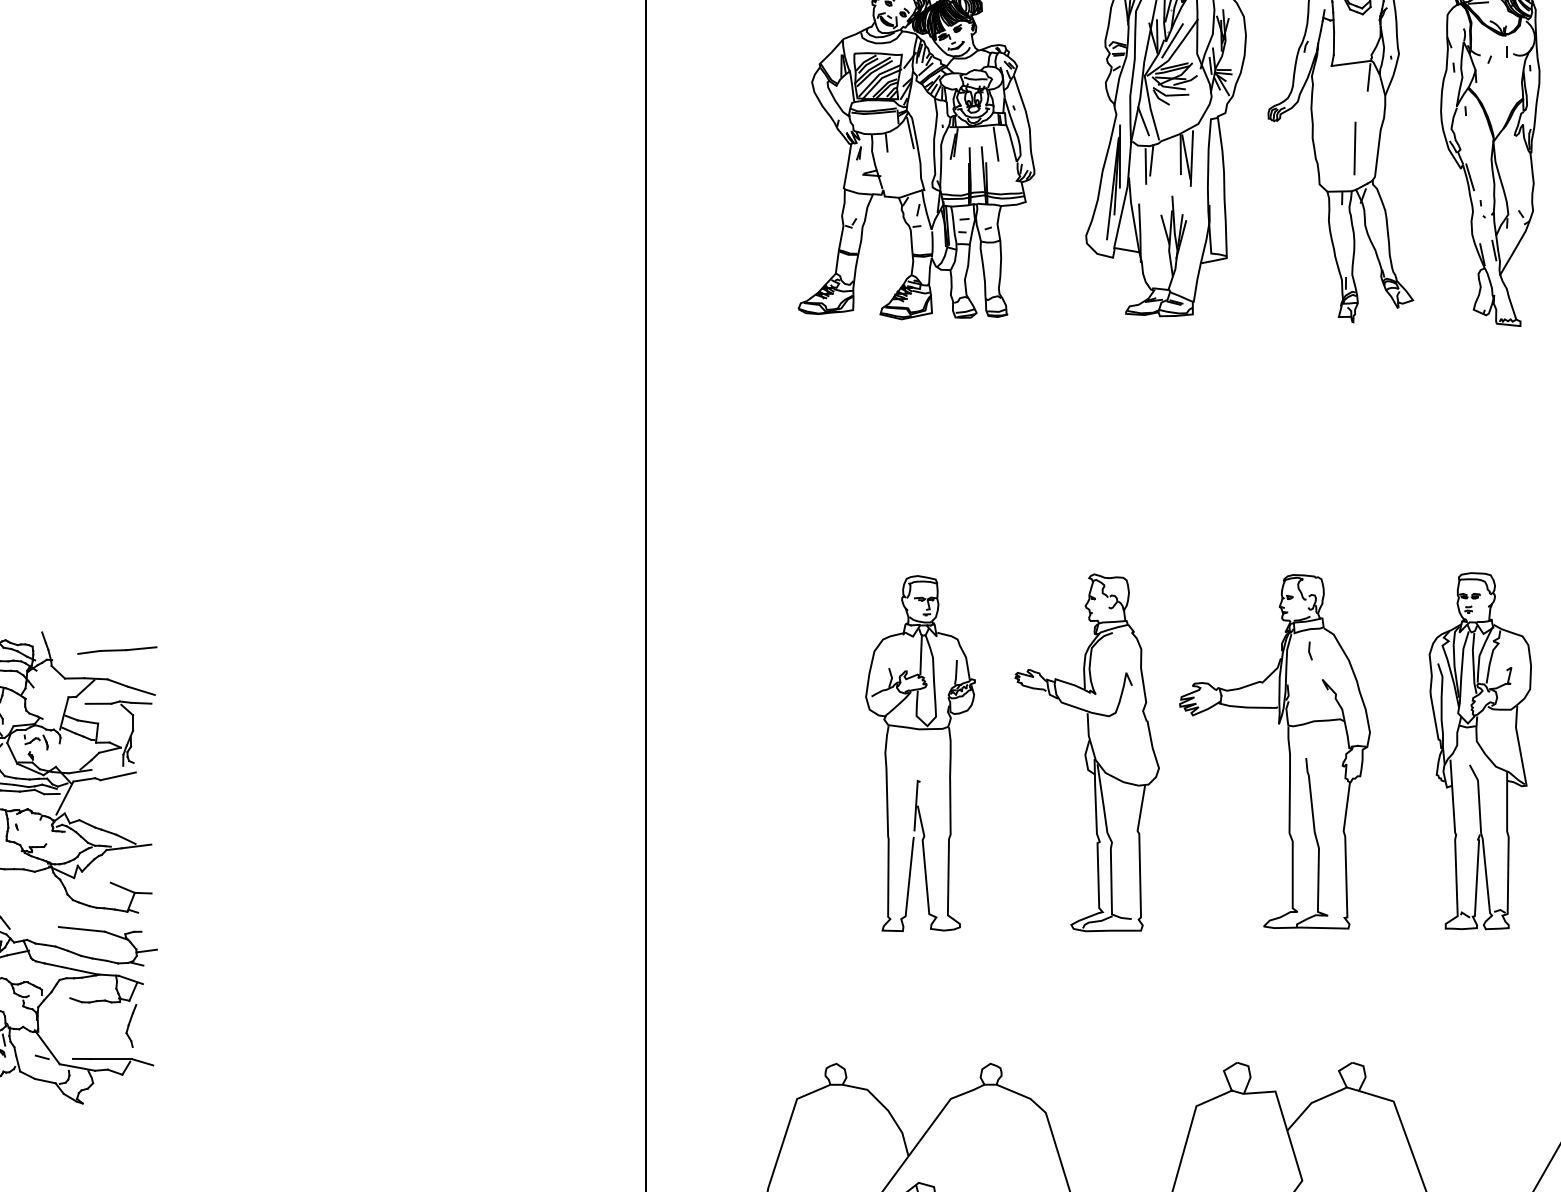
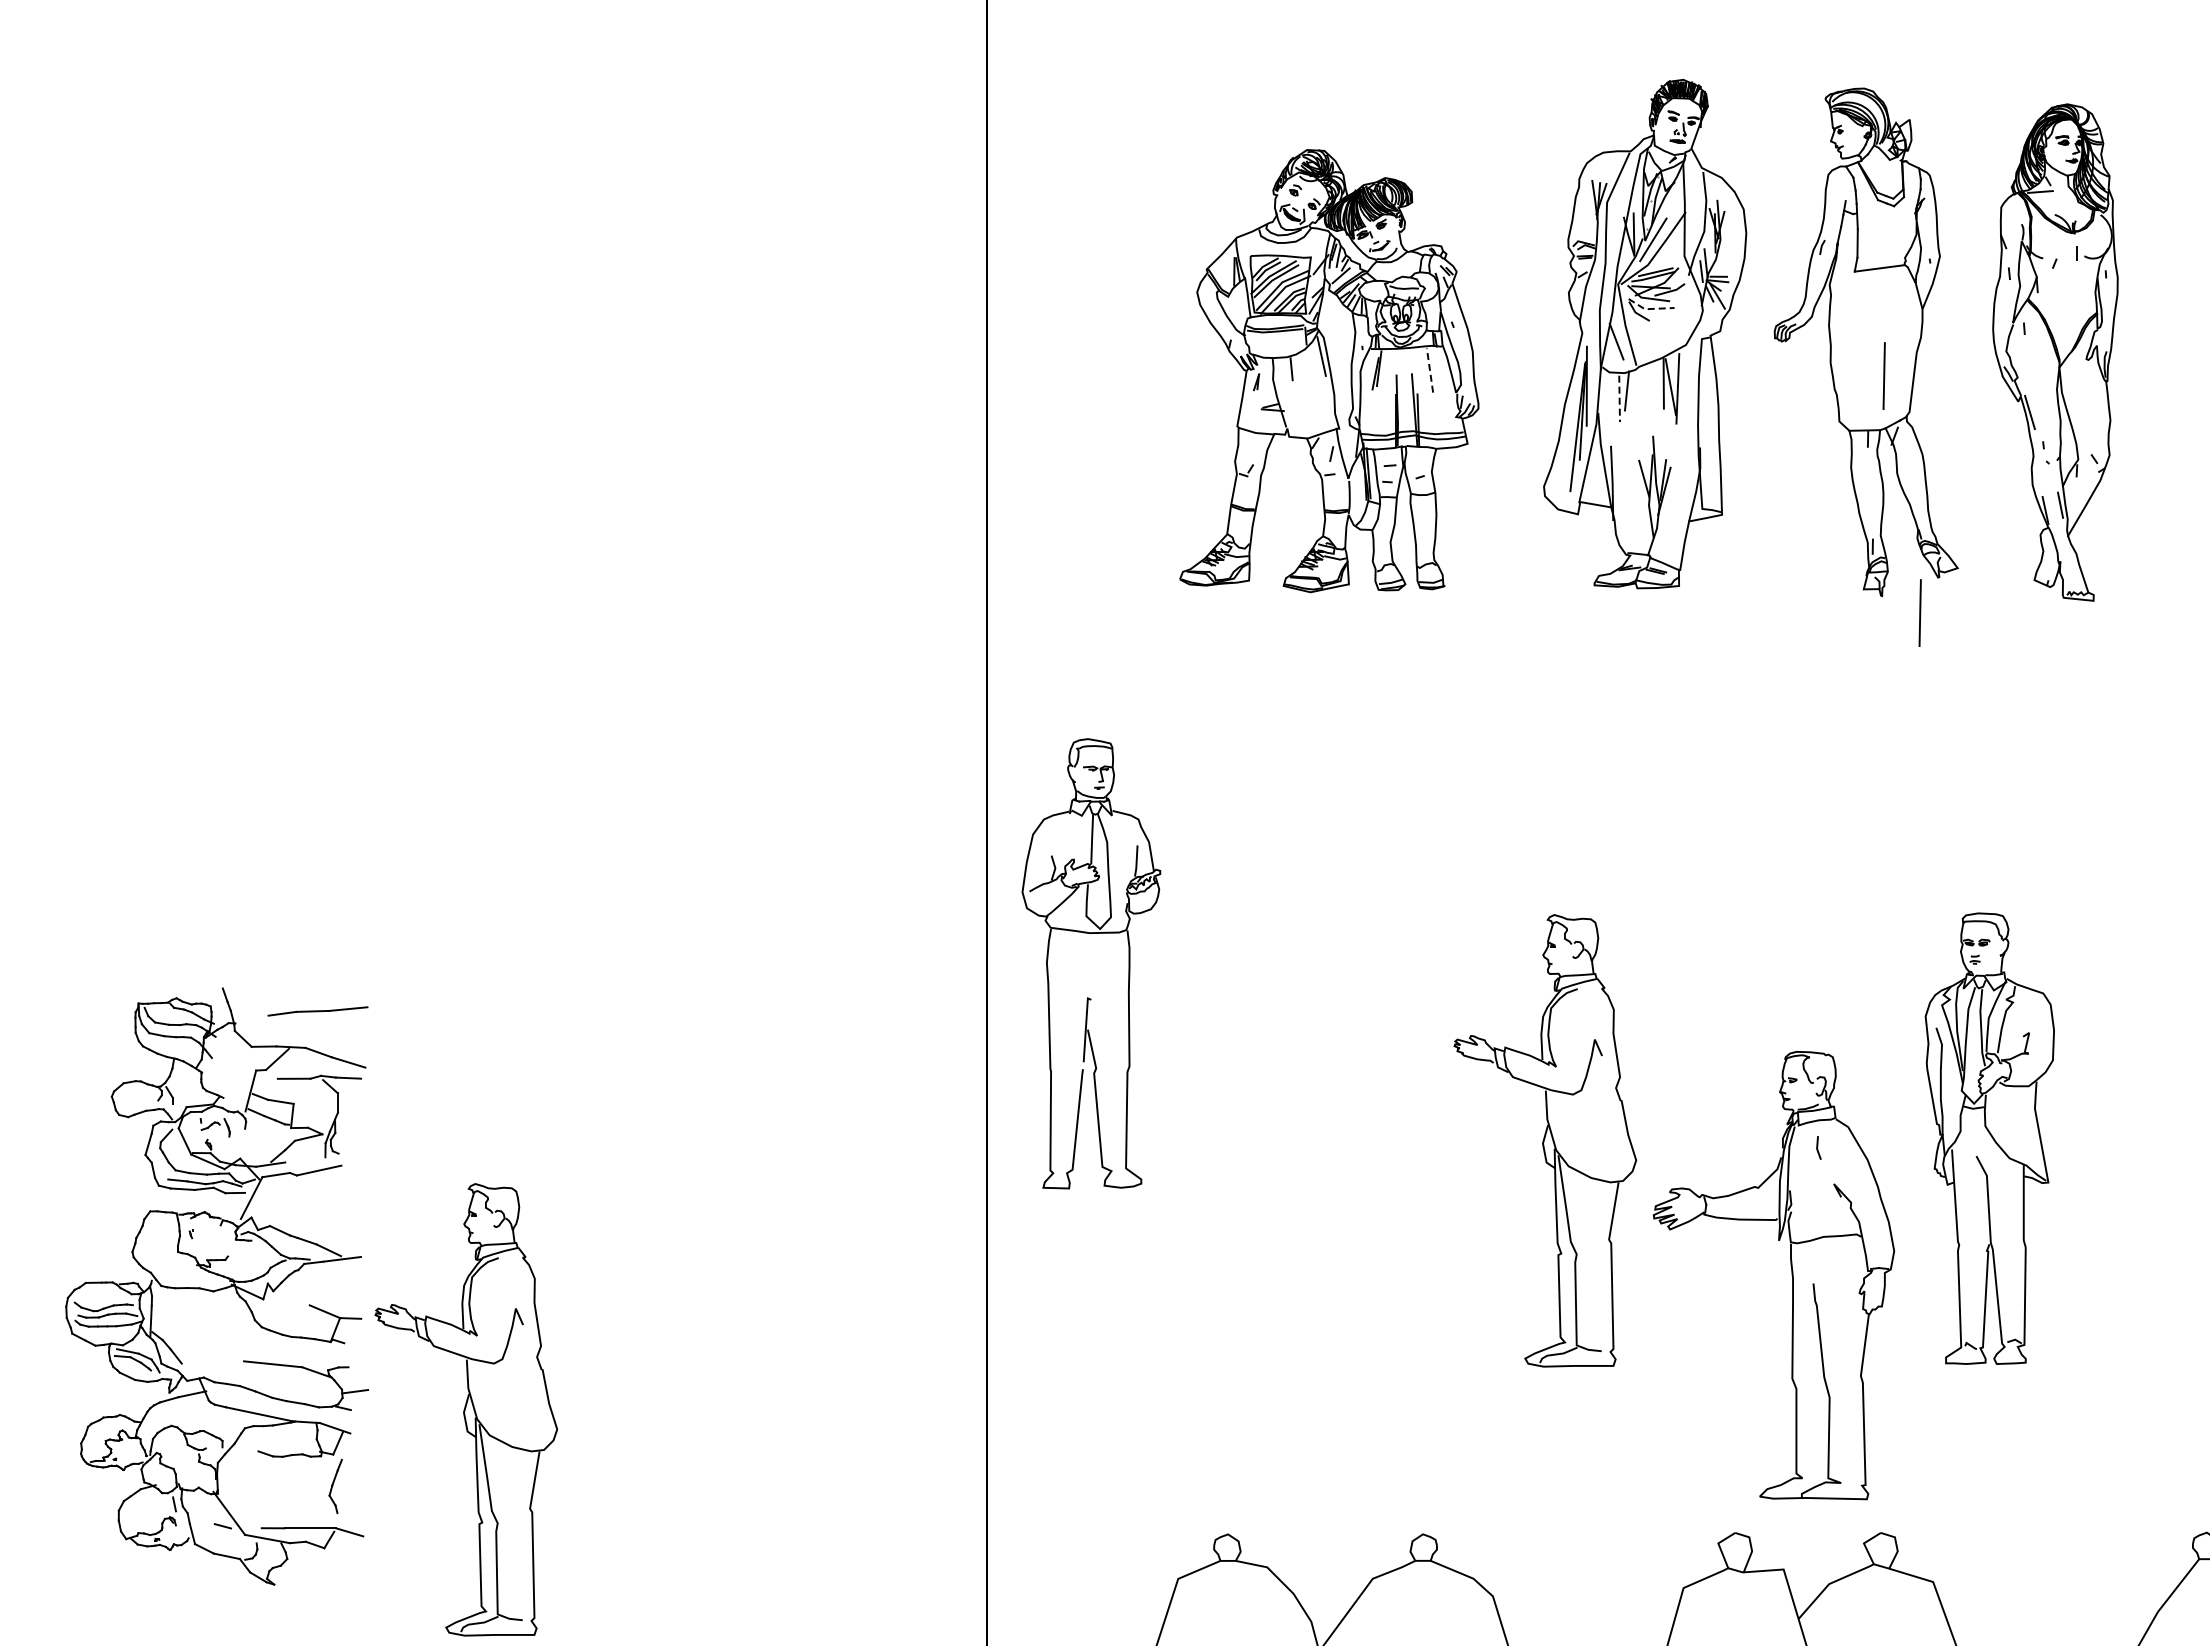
line: (1368, 76) -> (1901, 285), removed
line: (1169, 95) -> (1649, 309), solid -> dashed
line: (995, 144) -> (1429, 370), solid -> dashed
line: (1145, 167) -> (1619, 399), solid -> dashed
line: (1382, 335) -> (1919, 612), added
part: (920, 729) -> (1091, 933), moved
part: (1480, 750) -> (1989, 1138), moved
part: (1288, 751) -> (1791, 1275), moved
part: (234, 965) -> (466, 1409), added

